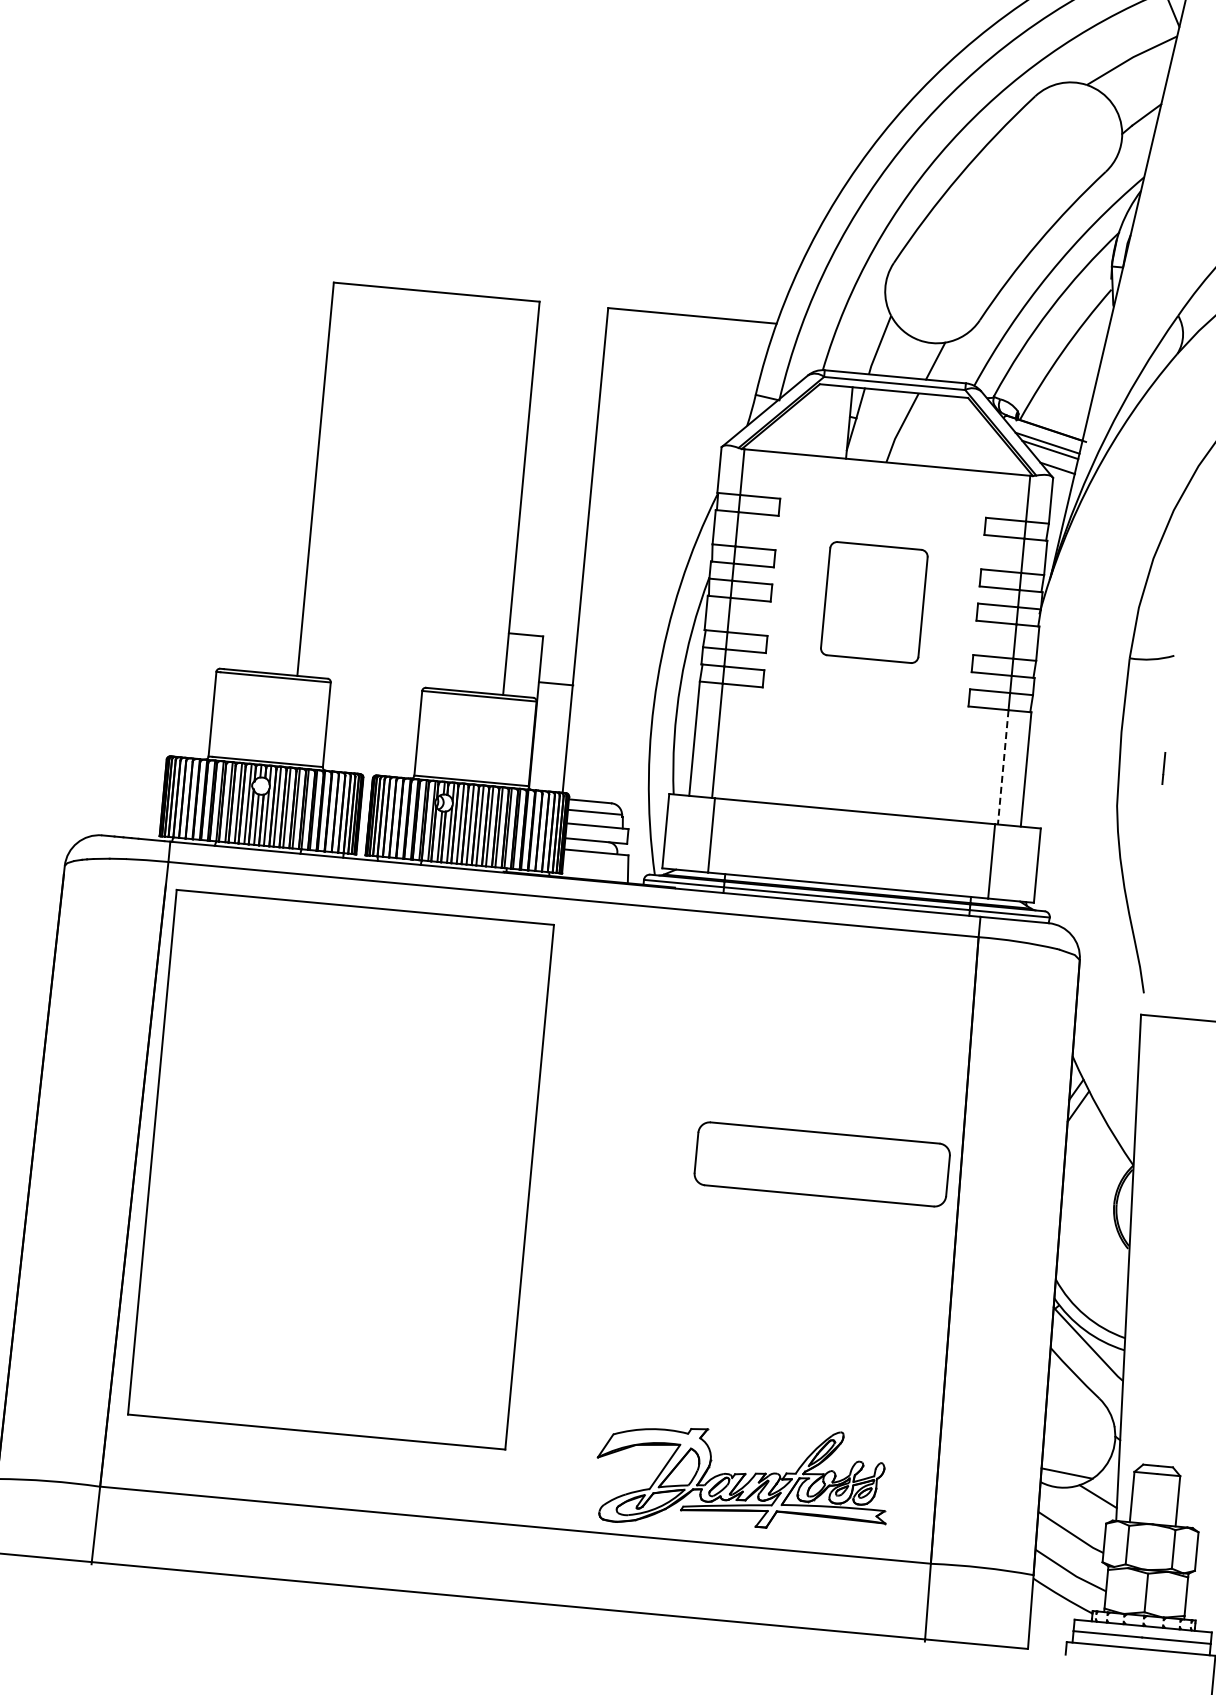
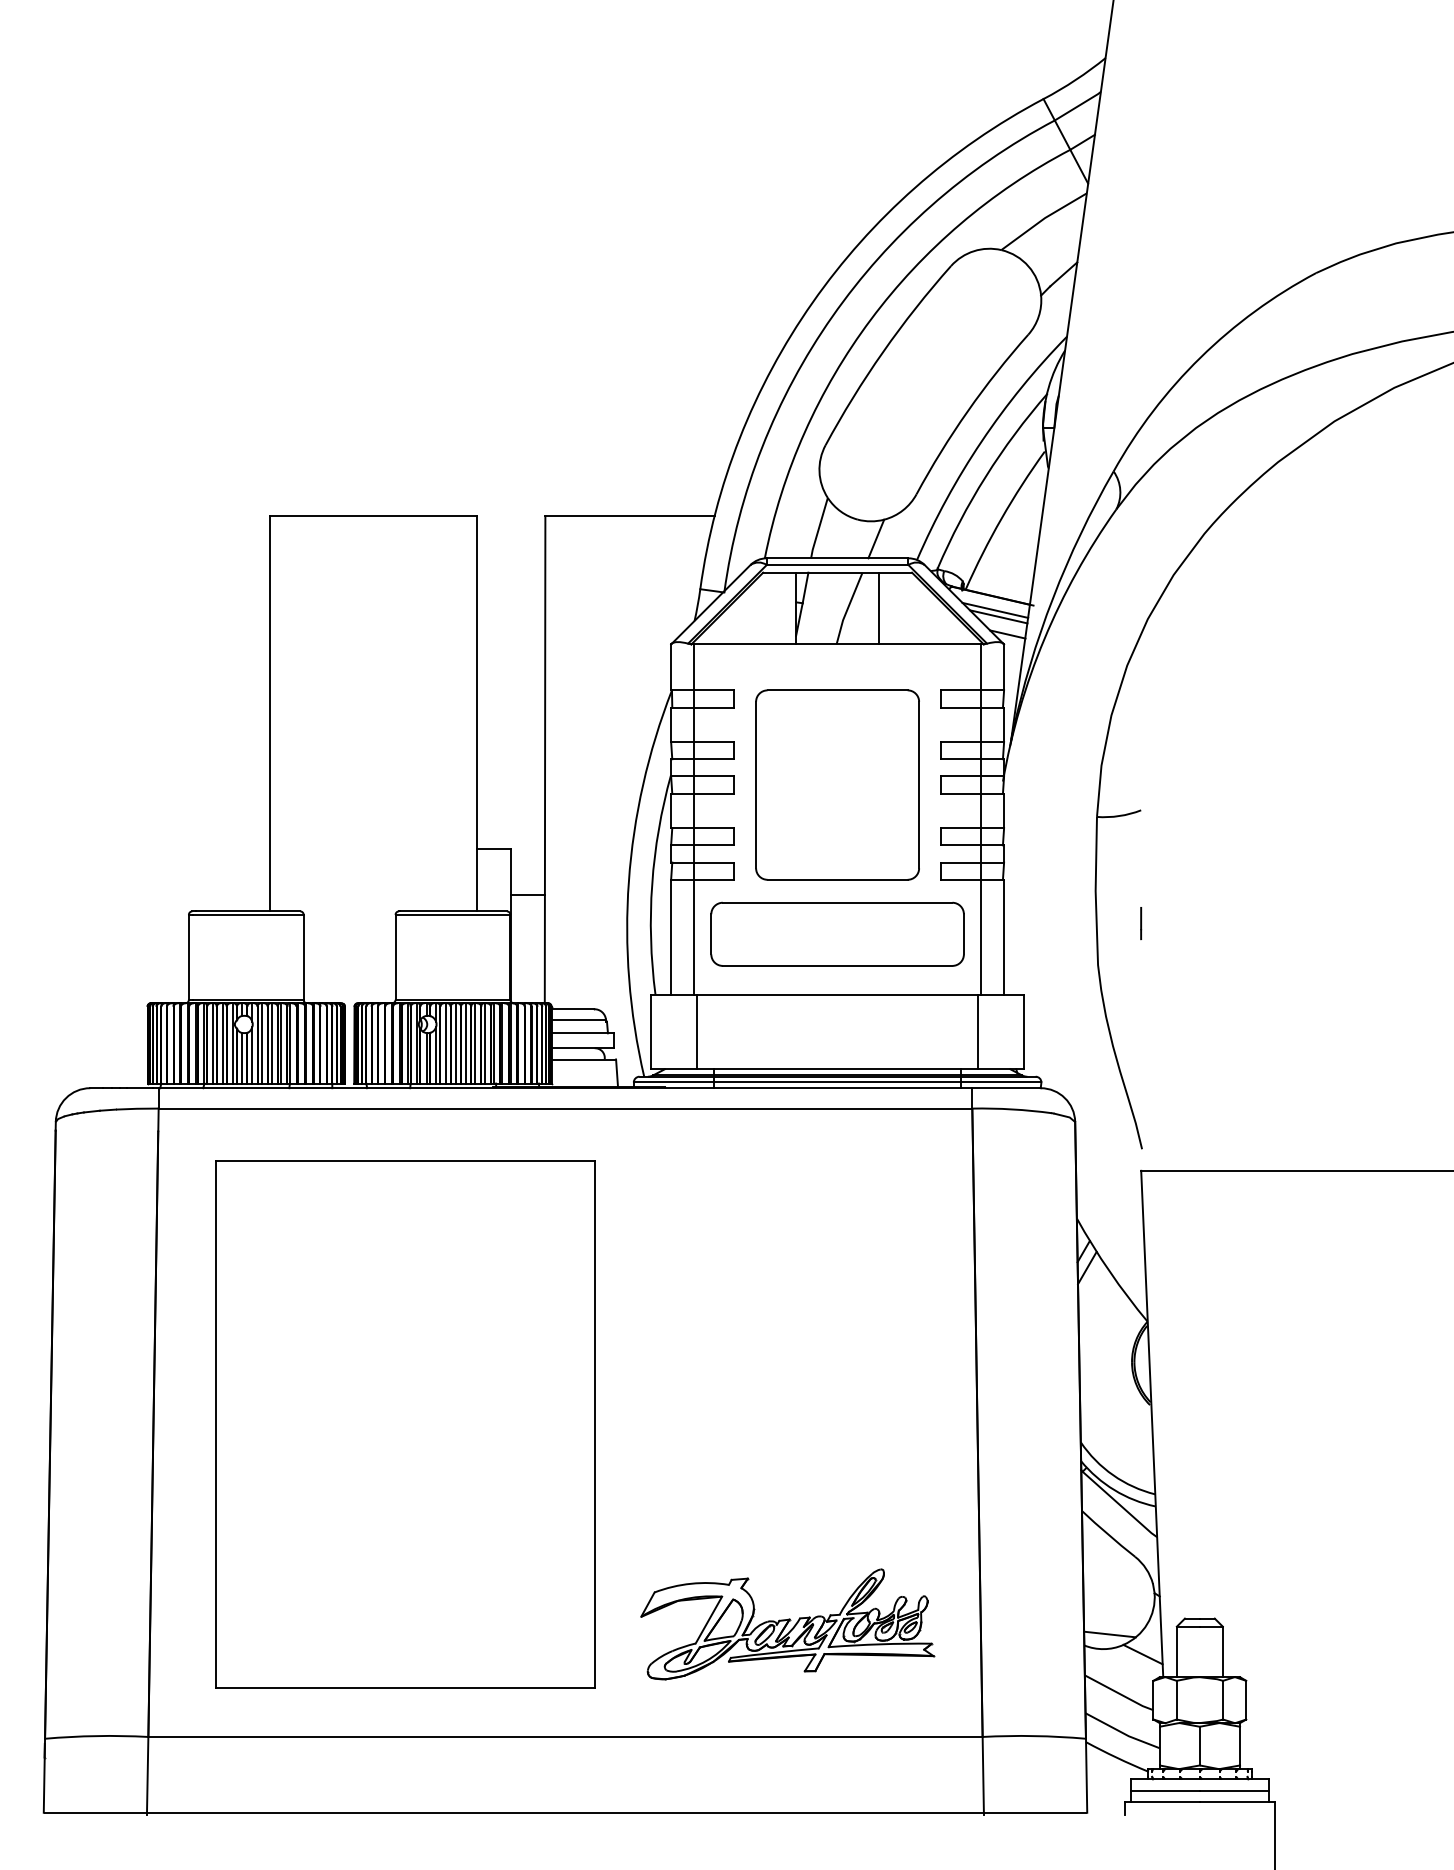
line: (932, 430) -> (879, 608), added
part: (874, 602) -> (837, 784), size x1.67
line: (1003, 767) -> (981, 937), dashed -> solid
part: (822, 1163) -> (837, 933), moved
part: (340, 1170) -> (405, 1424), moved
part: (742, 1478) -> (787, 1624), moved

